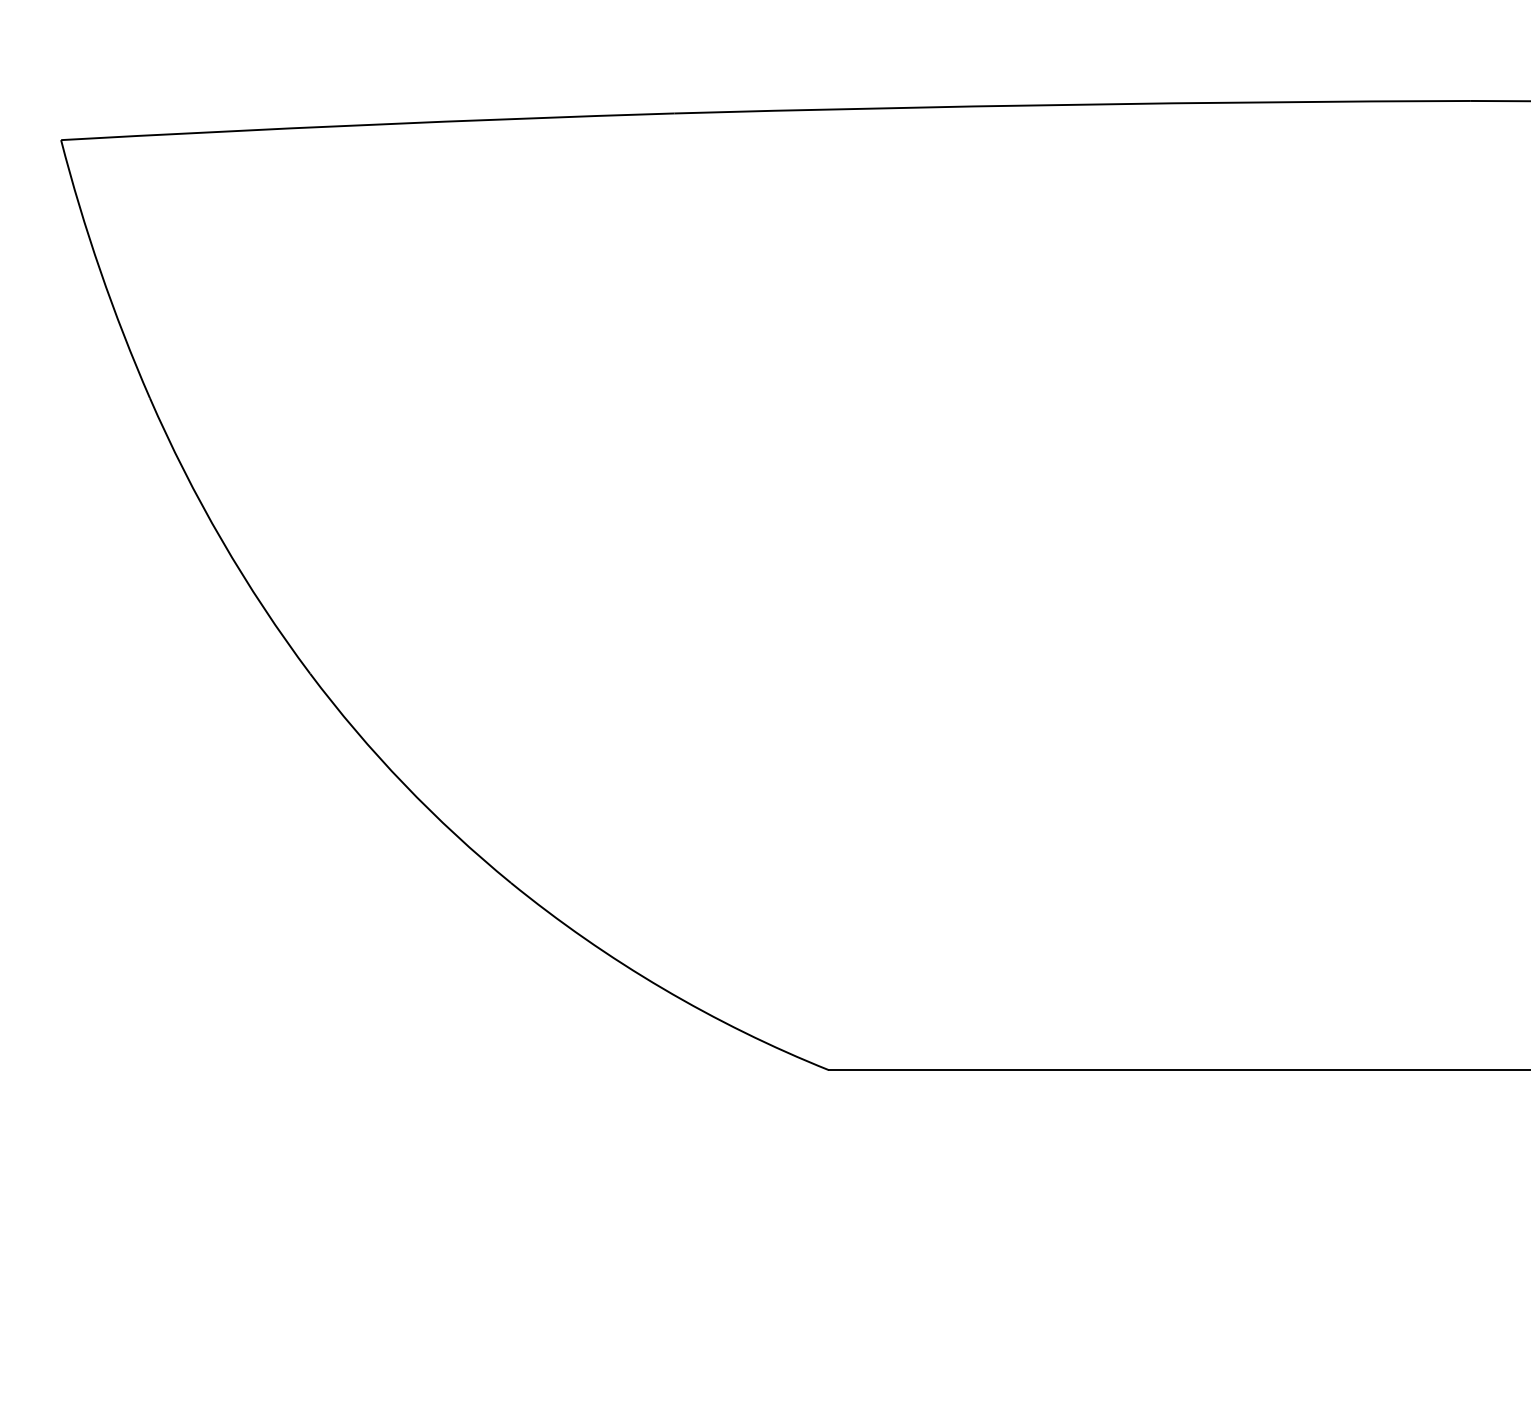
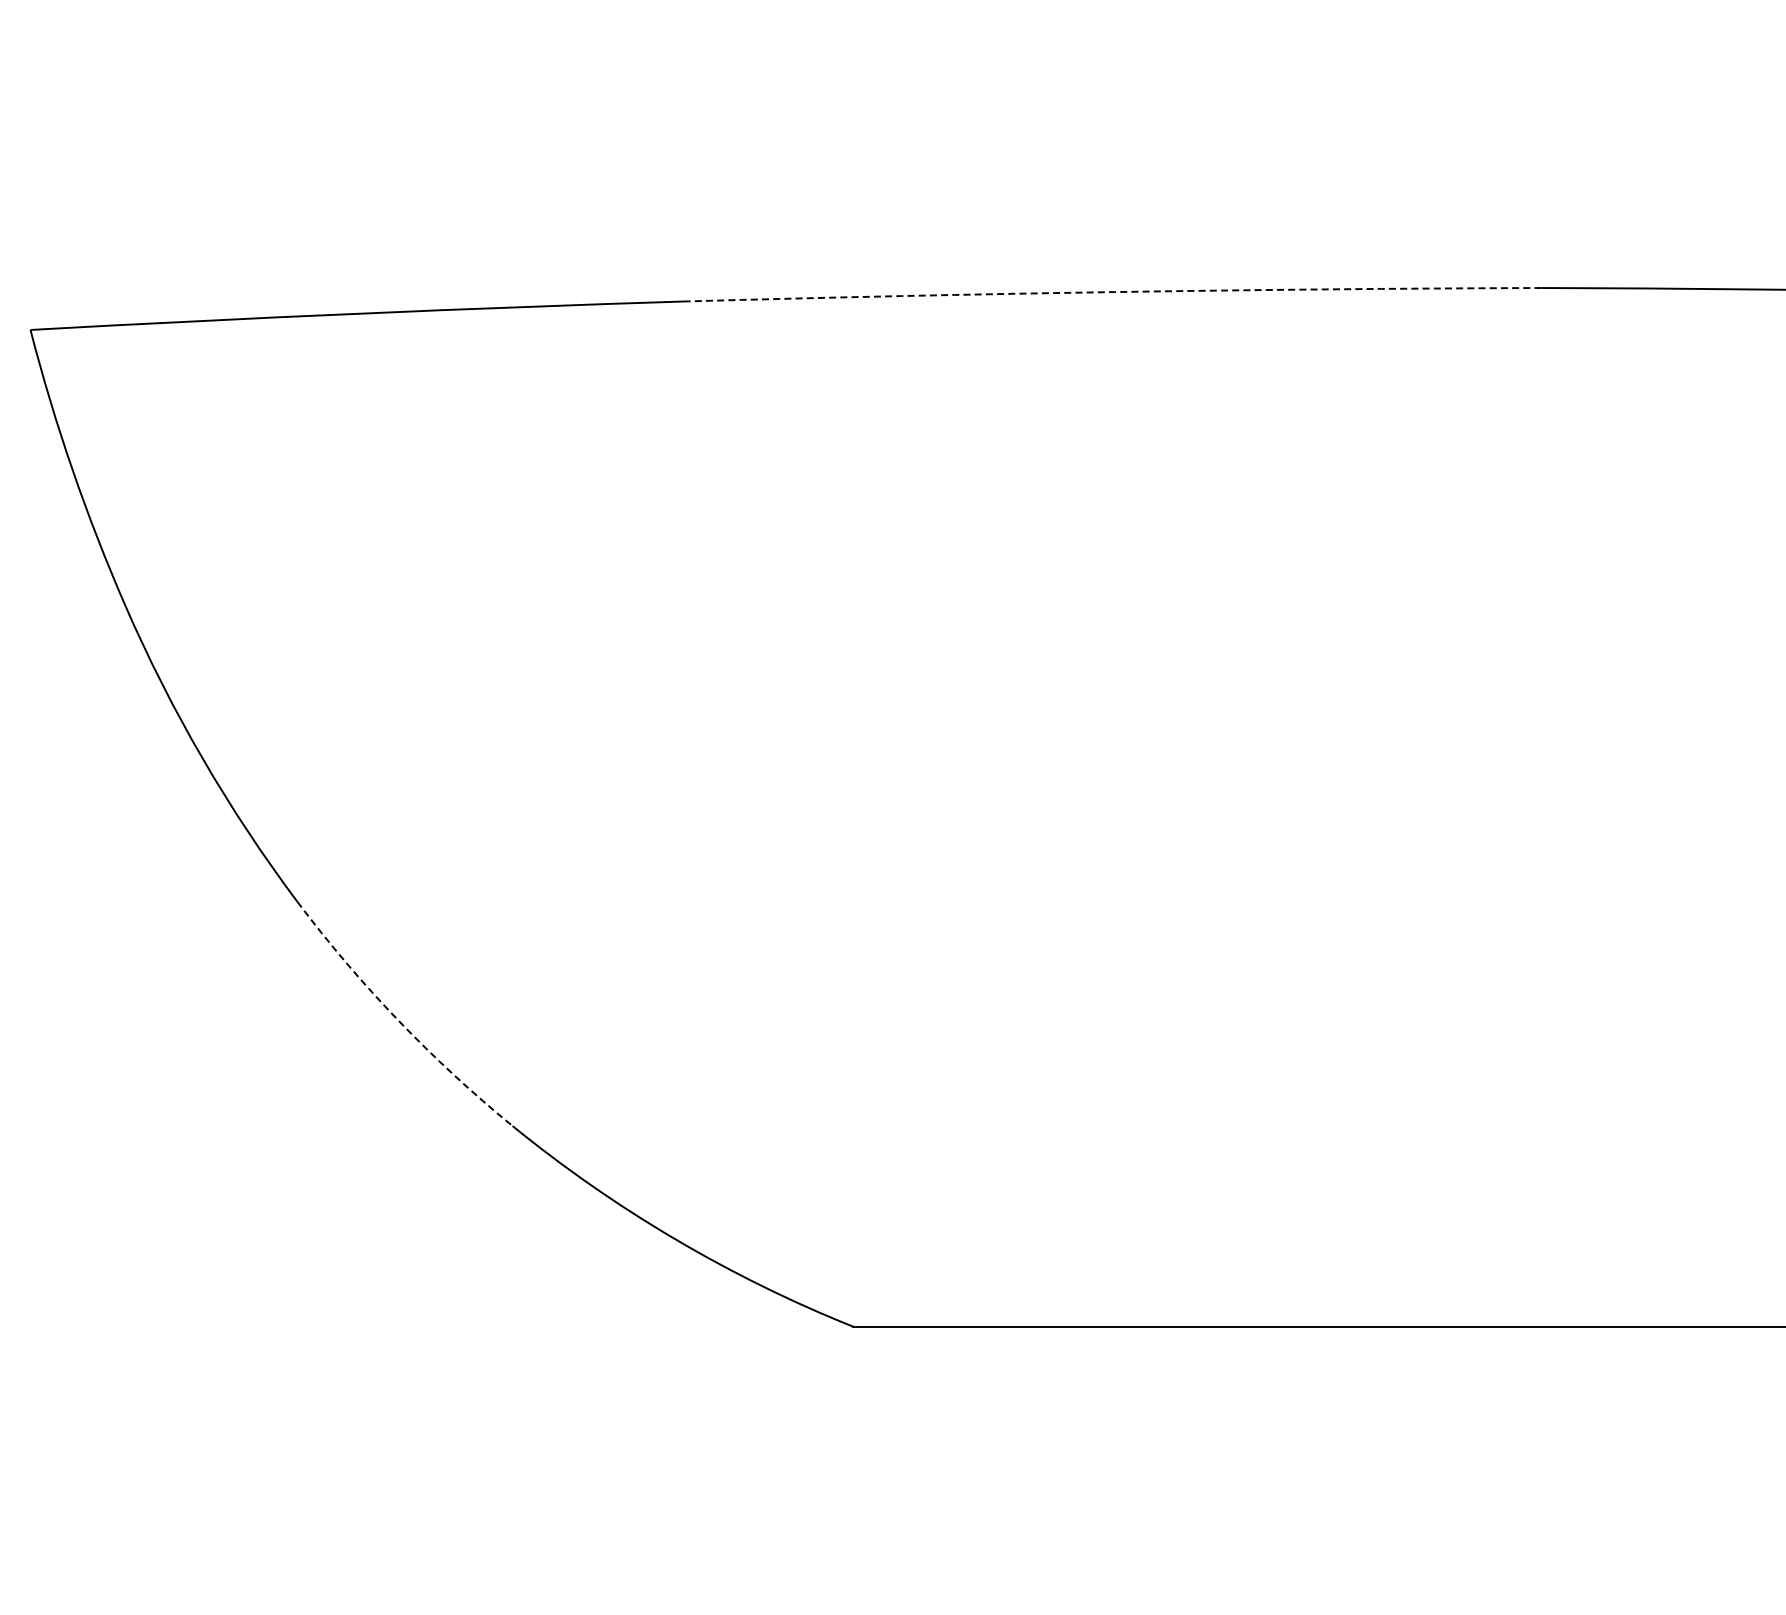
arc: (1072, 105) -> (1114, 292), solid -> dashed
arc: (404, 784) -> (398, 1020), solid -> dashed

